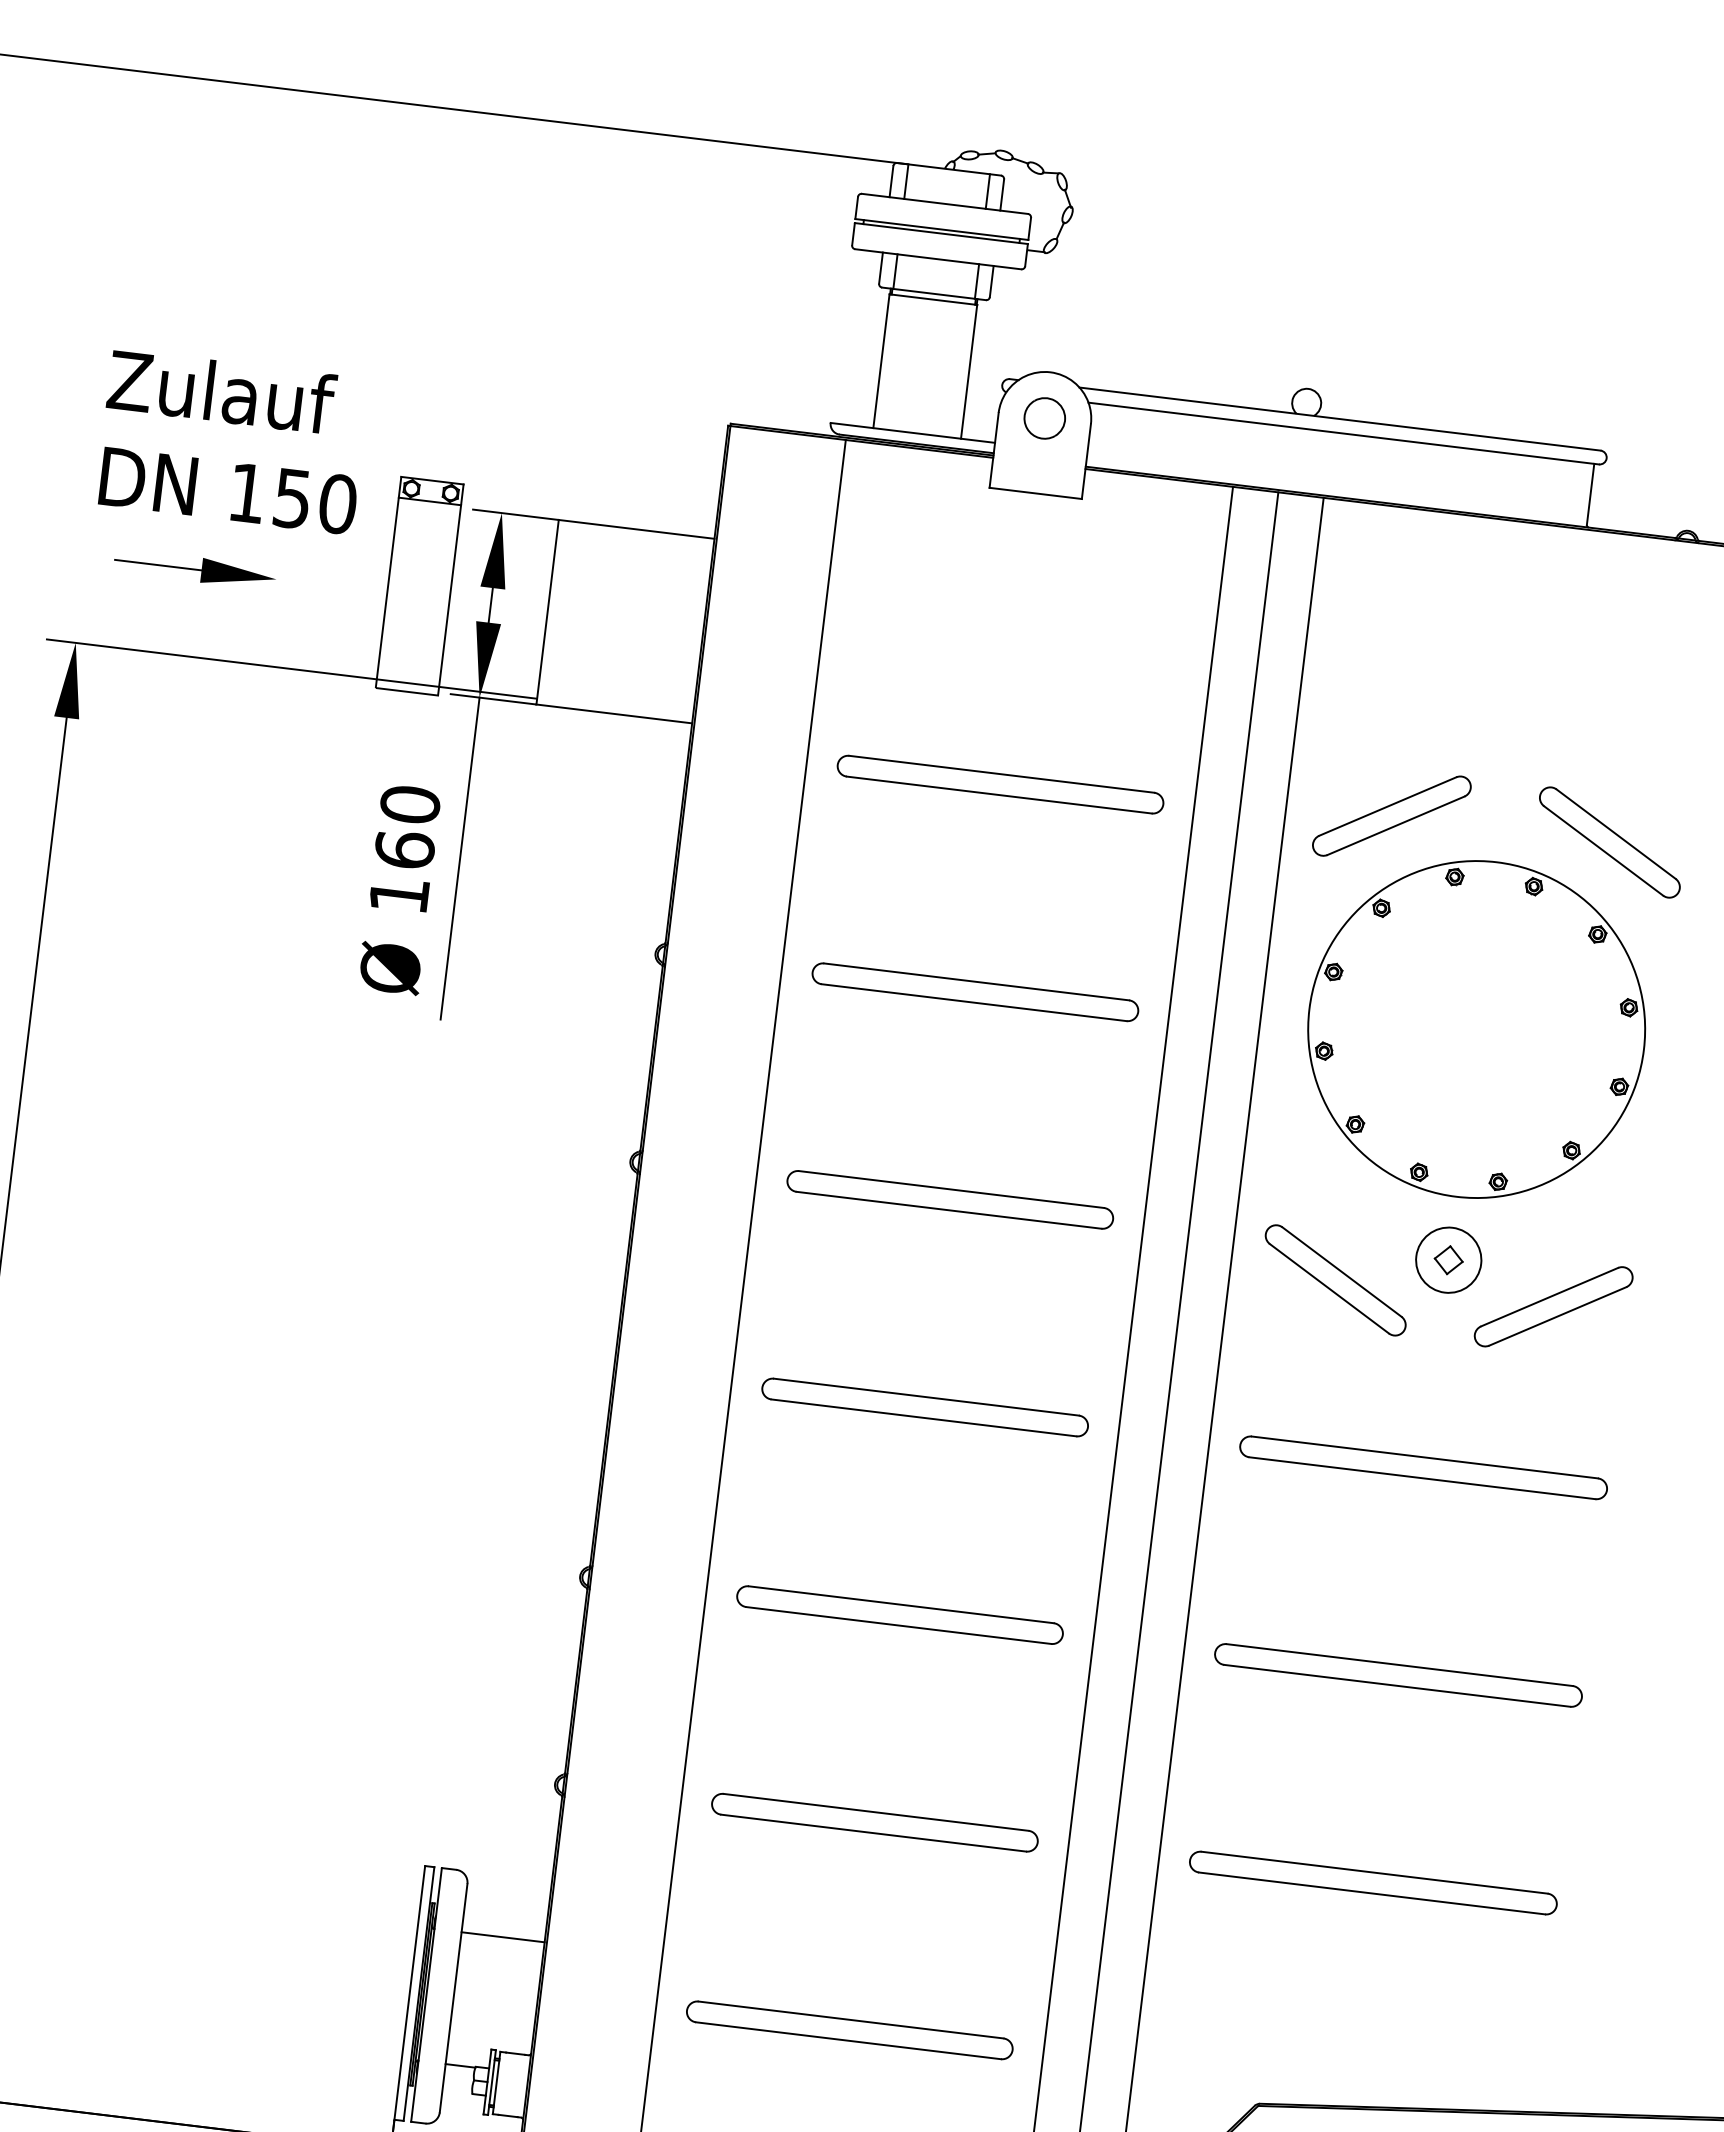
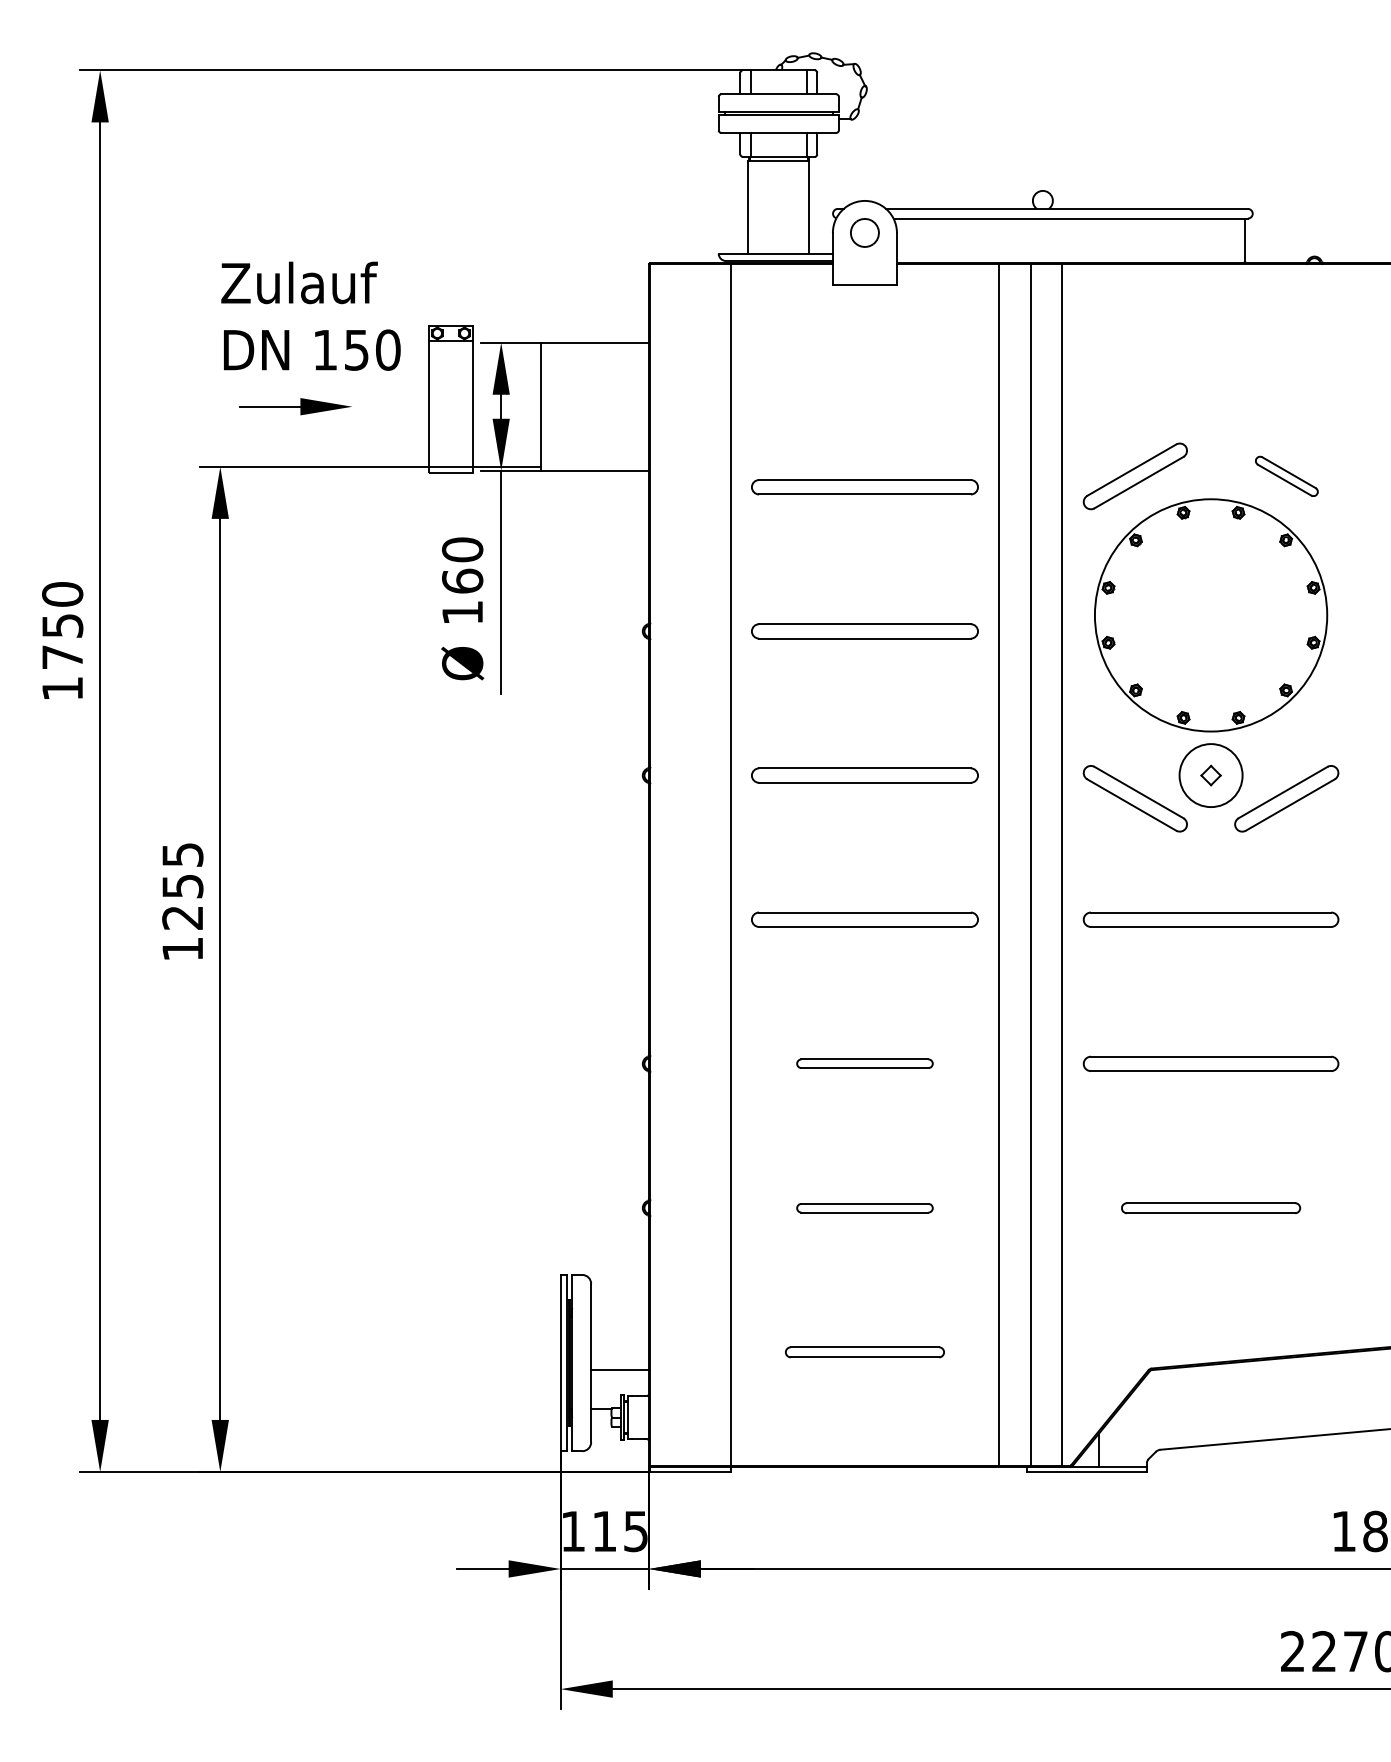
part: (1609, 842) -> (1286, 476), size x0.6
circle: (1447, 1259) -> (1210, 775), size x1.4
part: (899, 1614) -> (864, 1063), size x0.6
part: (874, 1823) -> (864, 1208), size x0.6
part: (1372, 1883) -> (1210, 1208), size x0.7
line: (502, 1937) -> (619, 1370), moved
part: (849, 2030) -> (864, 1352), size x0.7

